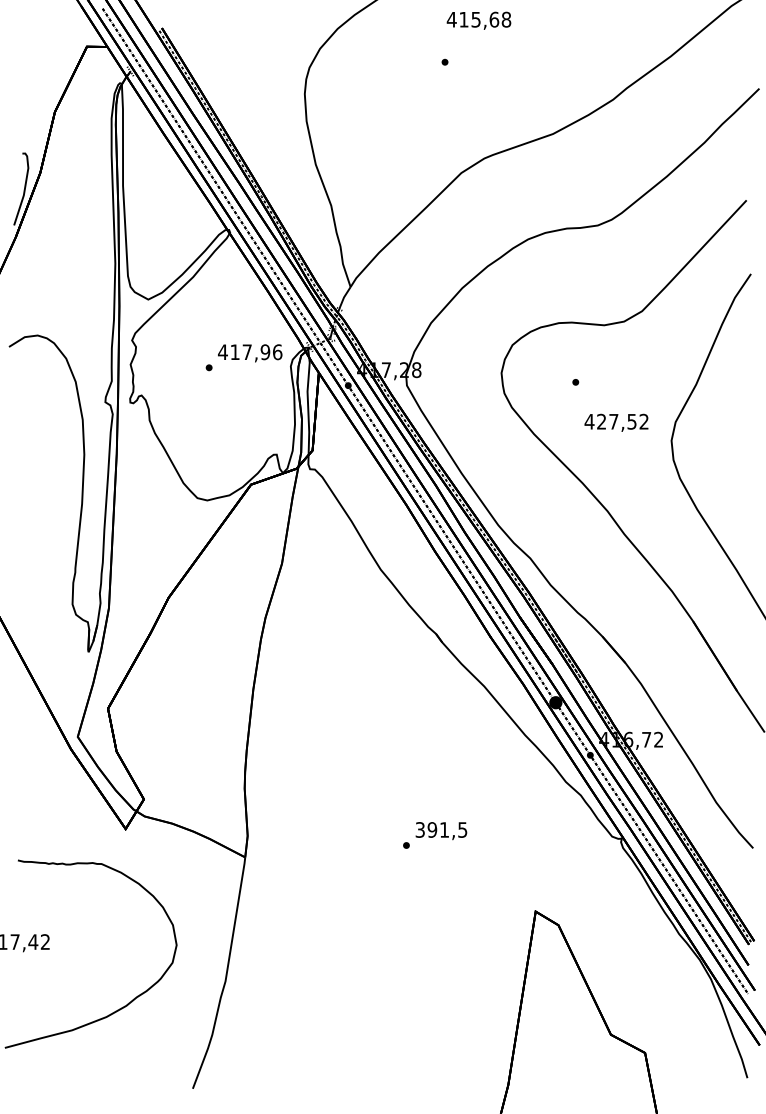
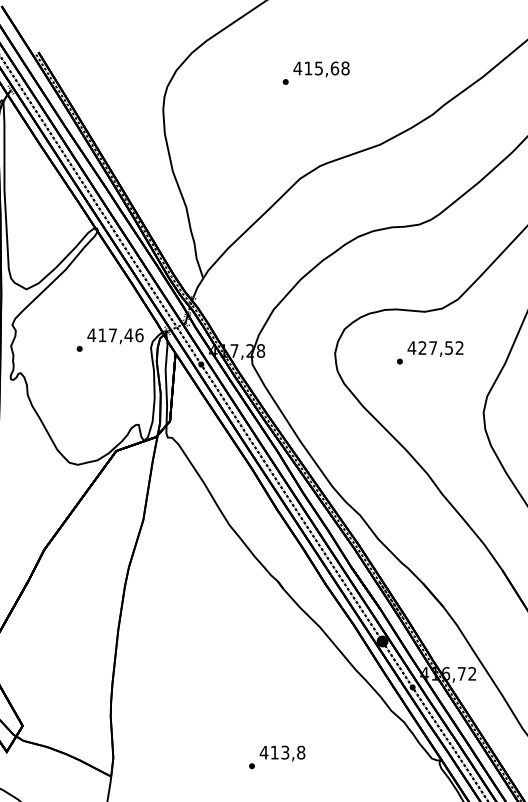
text: (478, 20) -> (321, 69), moved
text: (265, 352) -> (128, 335), 417,96 -> 417,46
text: (616, 422) -> (435, 348), moved
text: (441, 829) -> (282, 752), 391,5 -> 413,8

